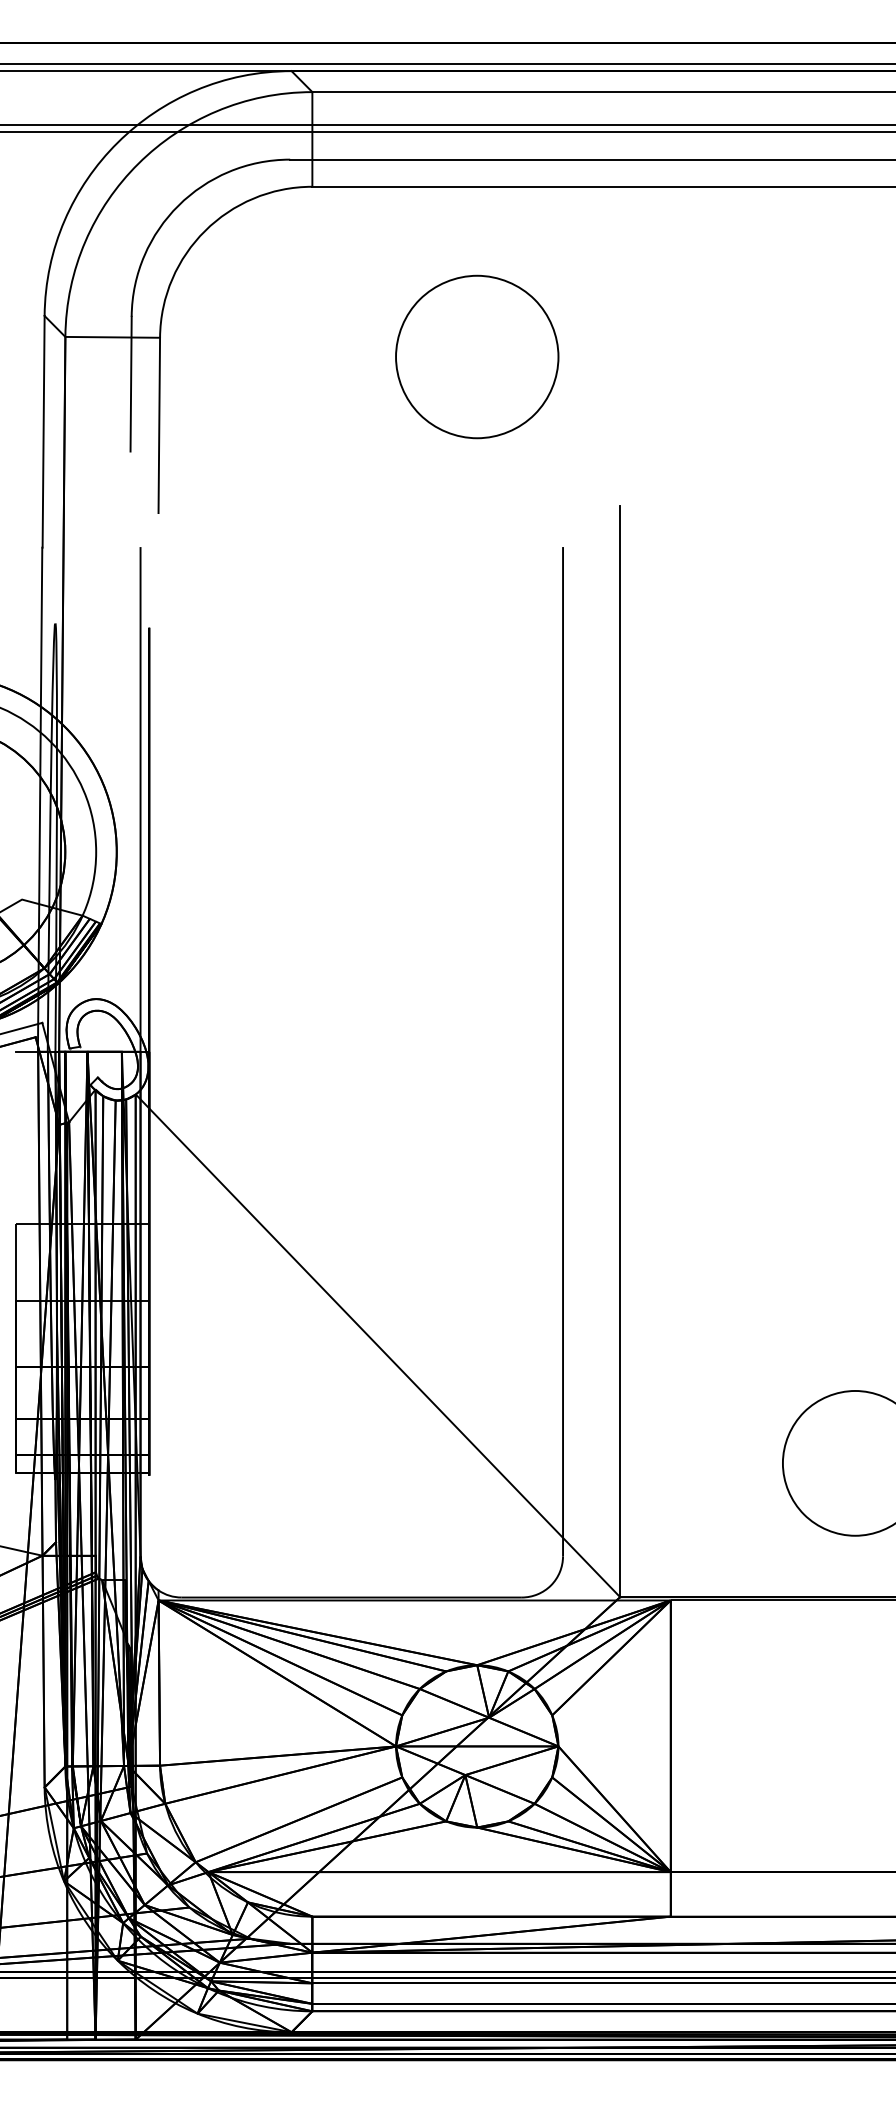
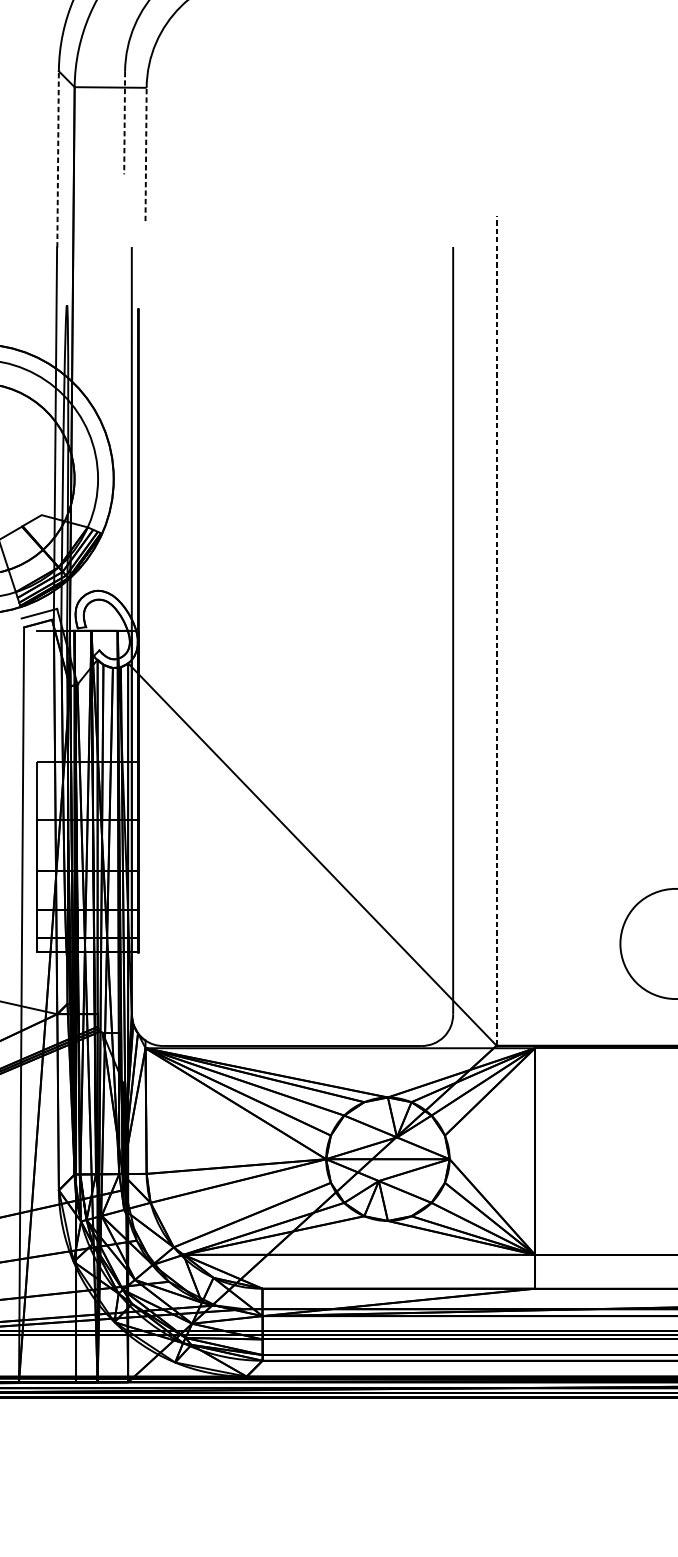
part: (477, 356) -> (388, 102), removed
line: (131, 384) -> (124, 123), solid -> dashed
line: (159, 425) -> (146, 154), solid -> dashed
line: (43, 431) -> (58, 159), solid -> dashed
line: (620, 1051) -> (496, 630), solid -> dashed

